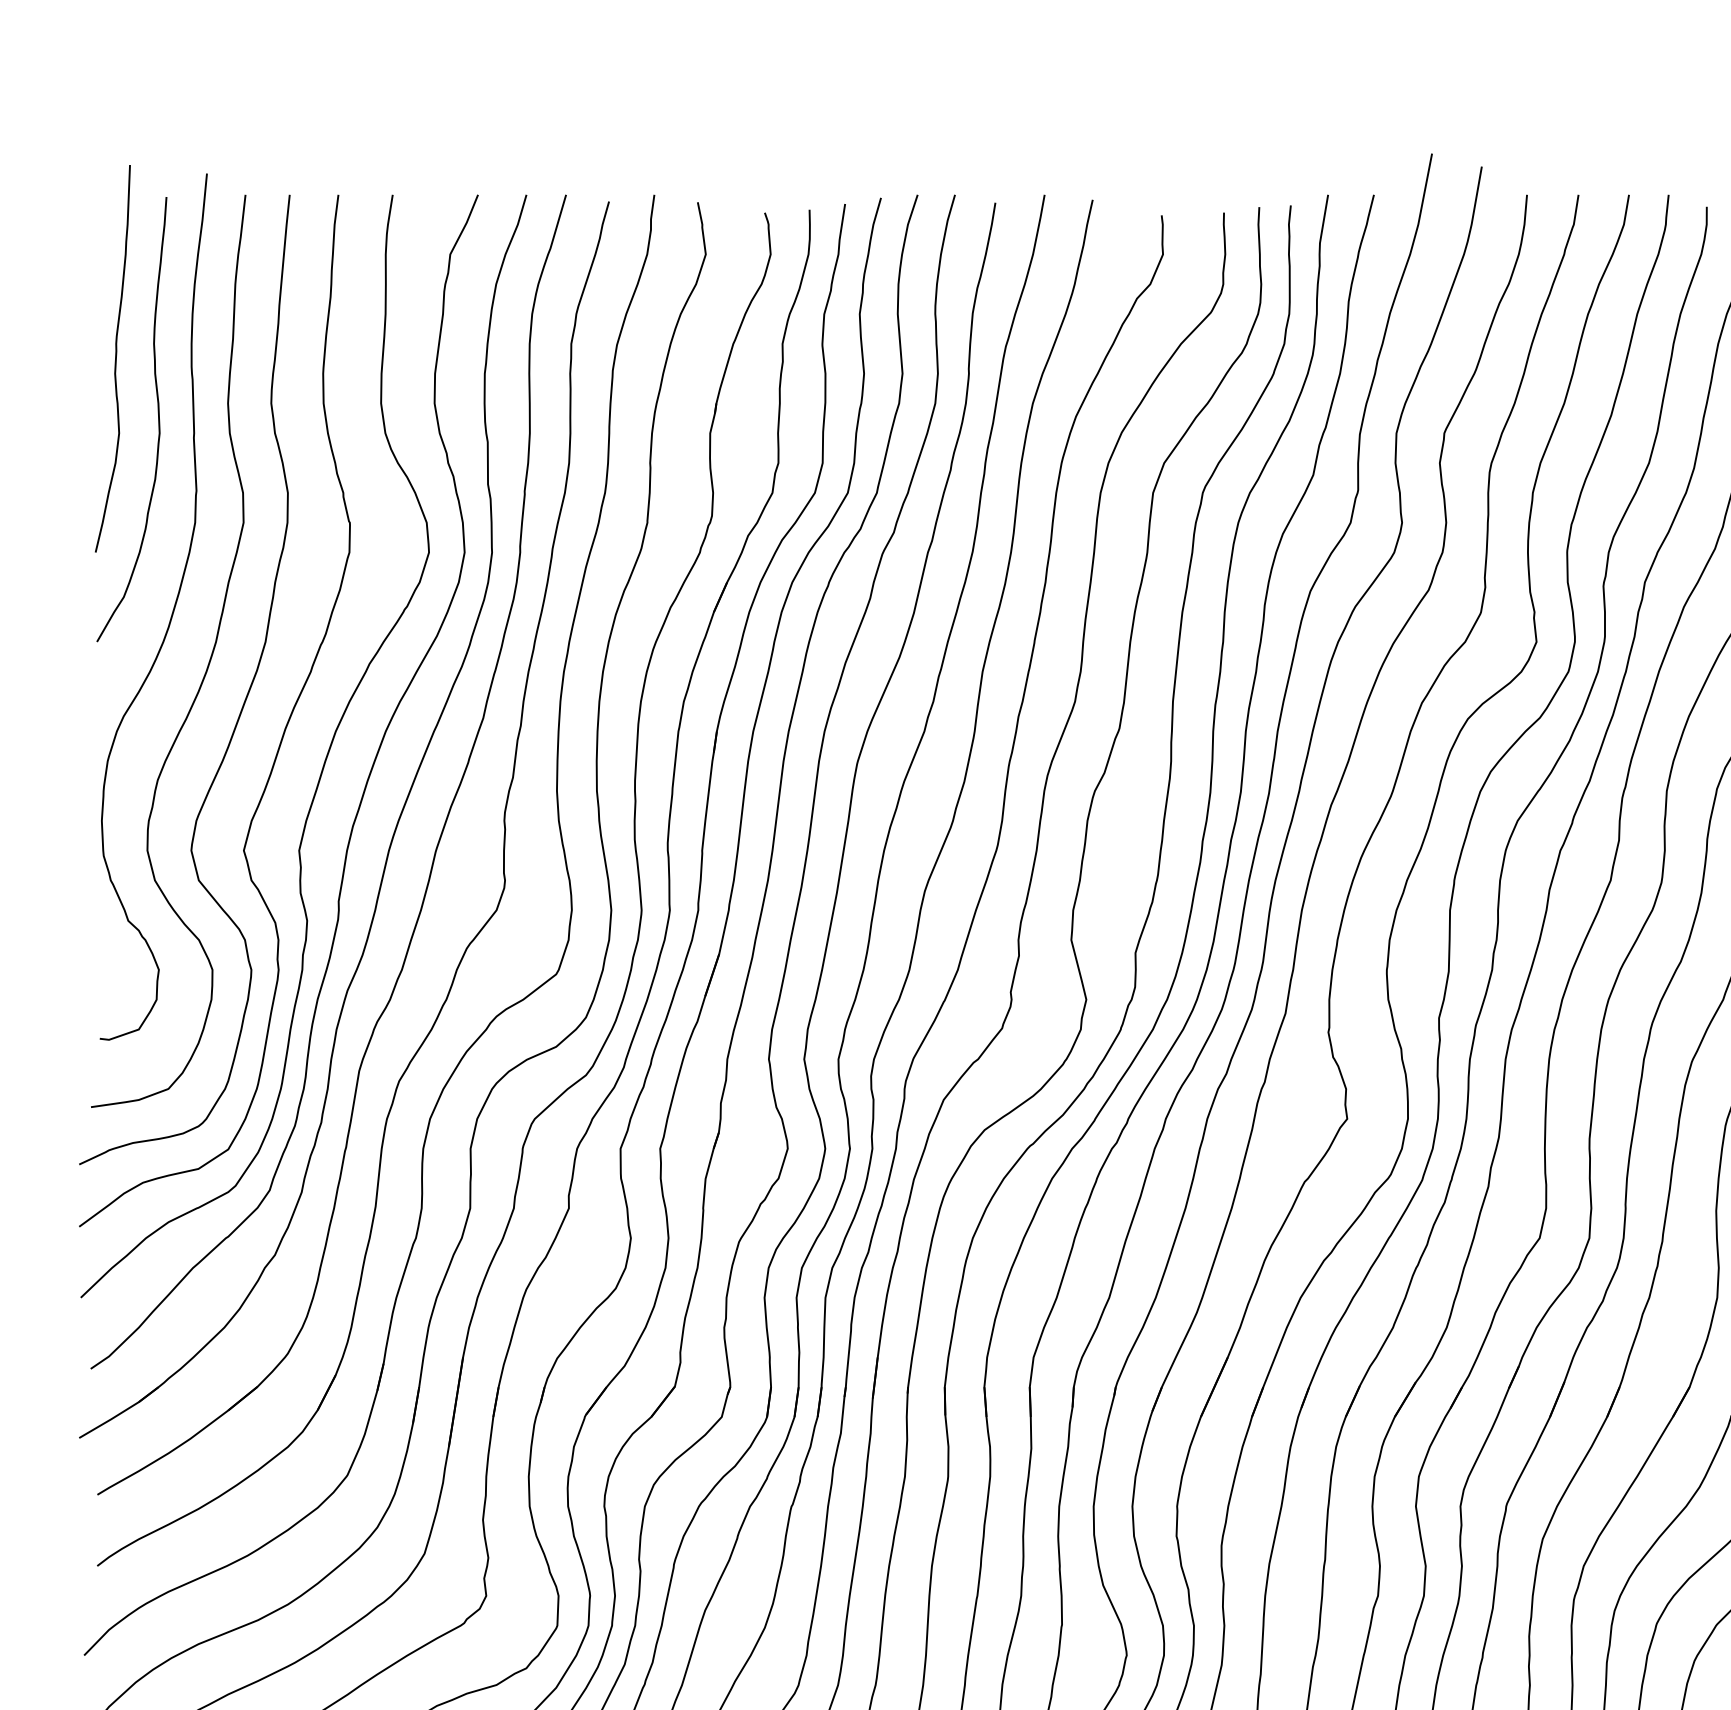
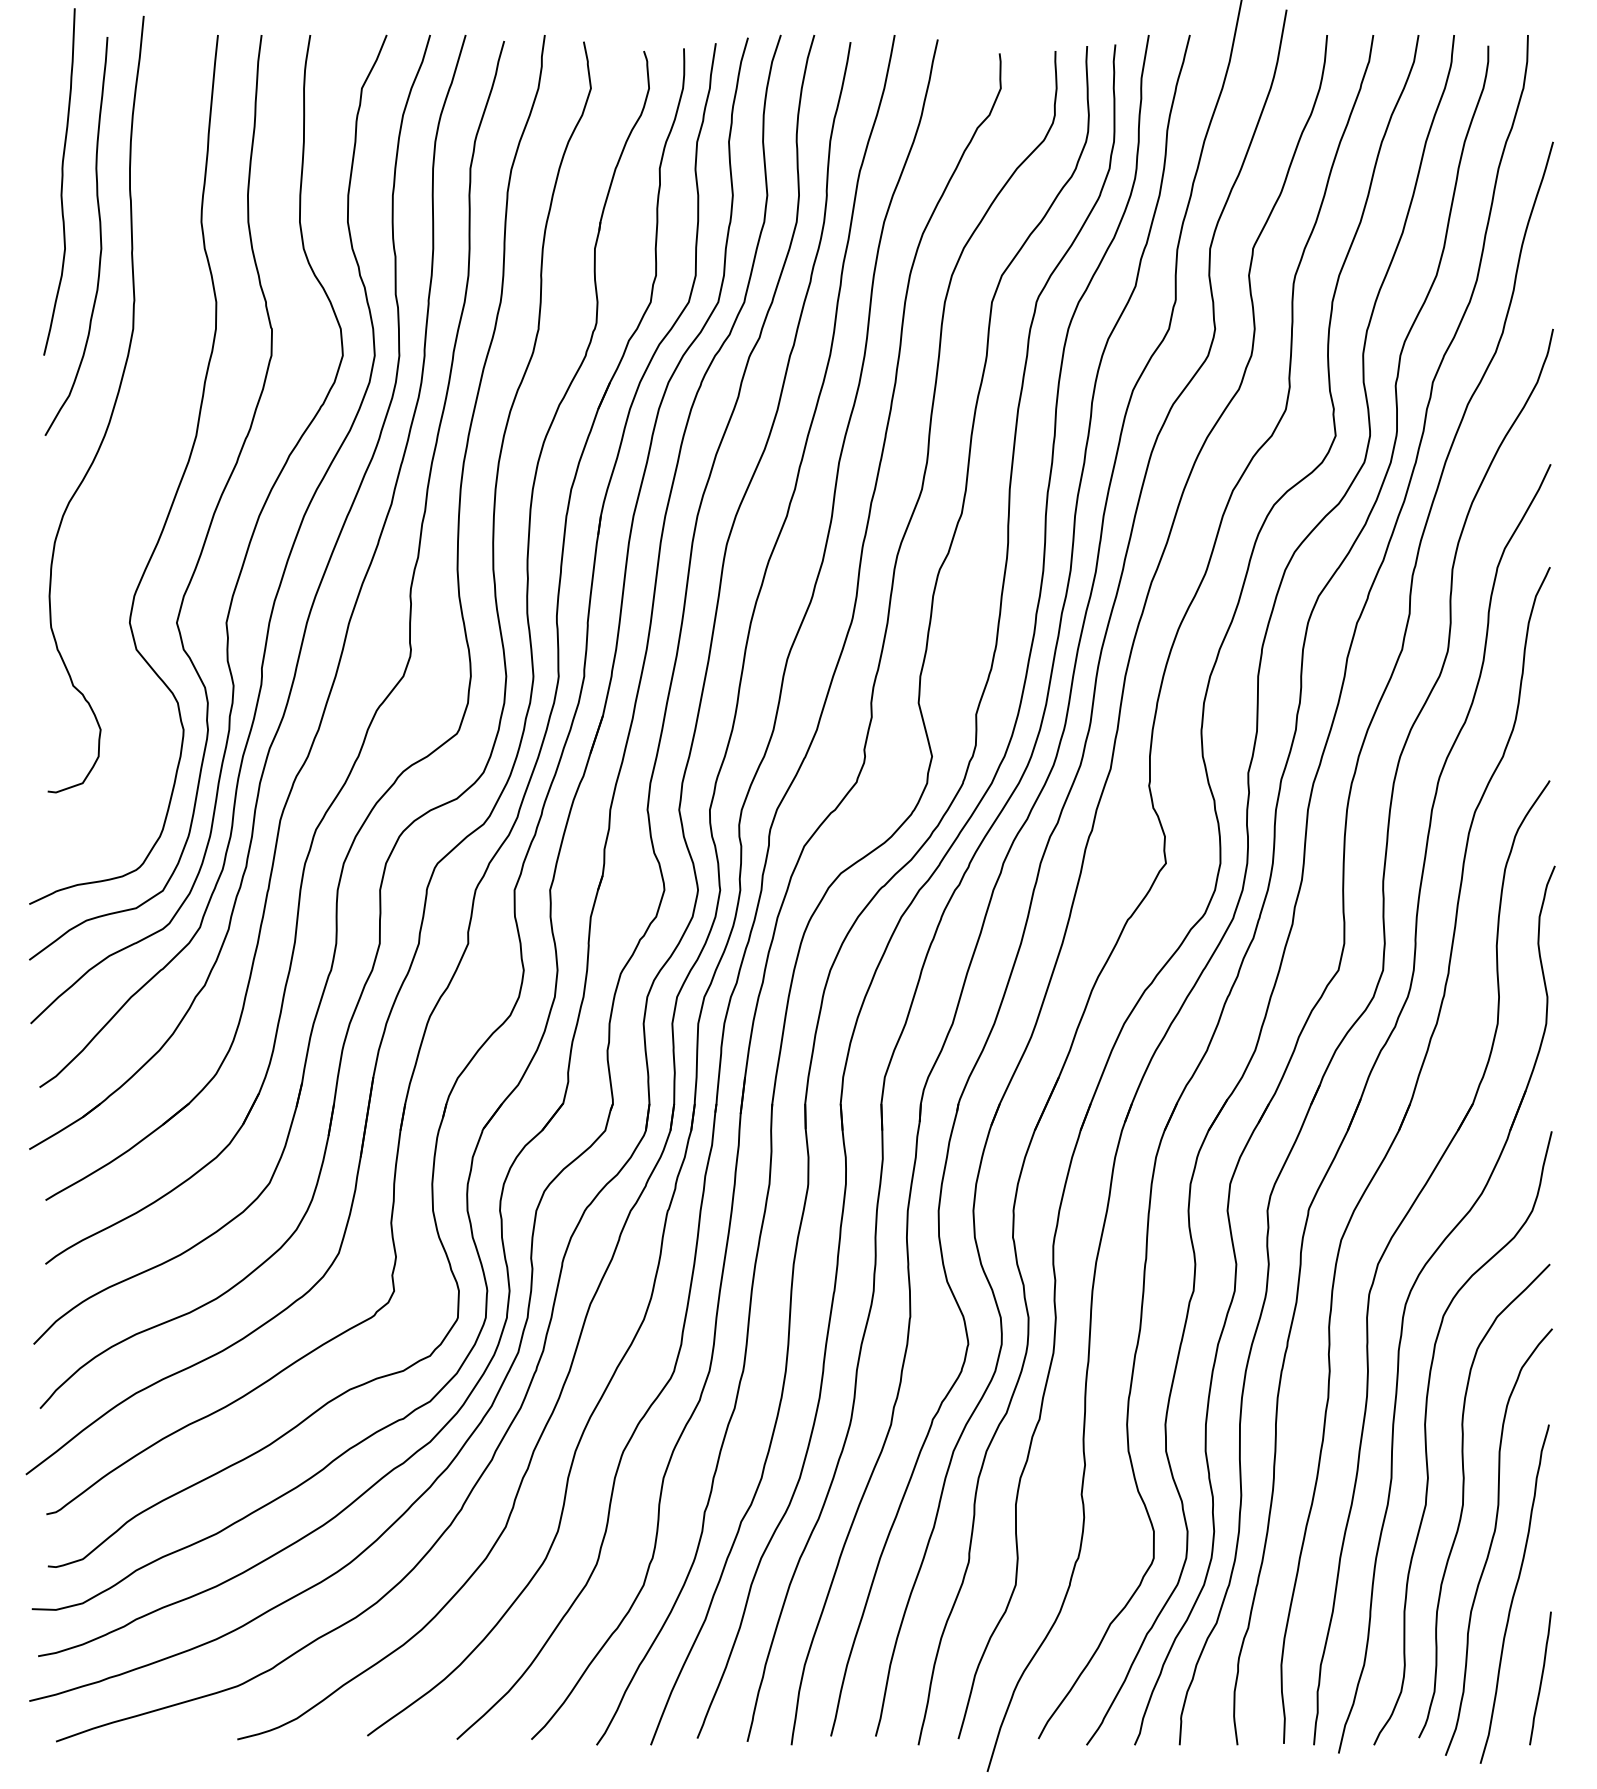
curve: (207, 663) -> (144, 455), removed

